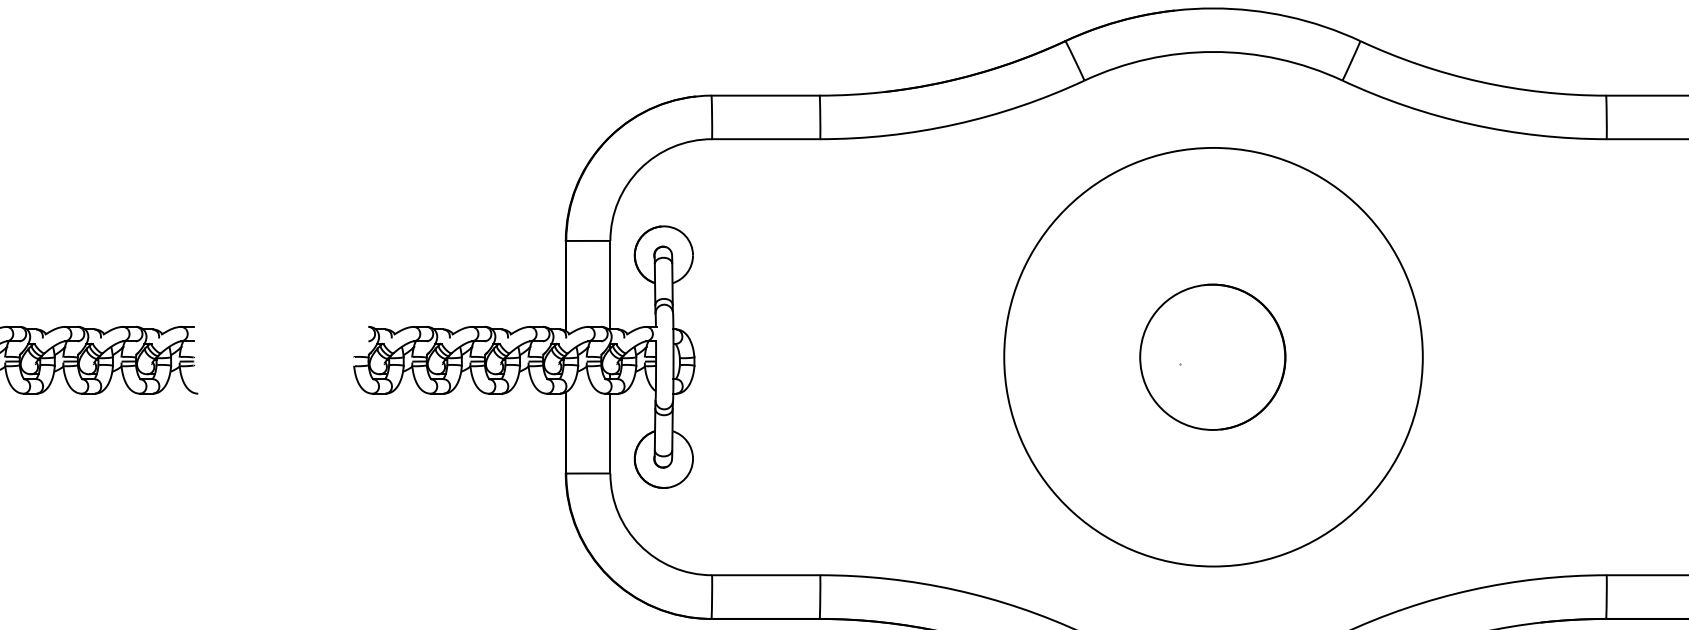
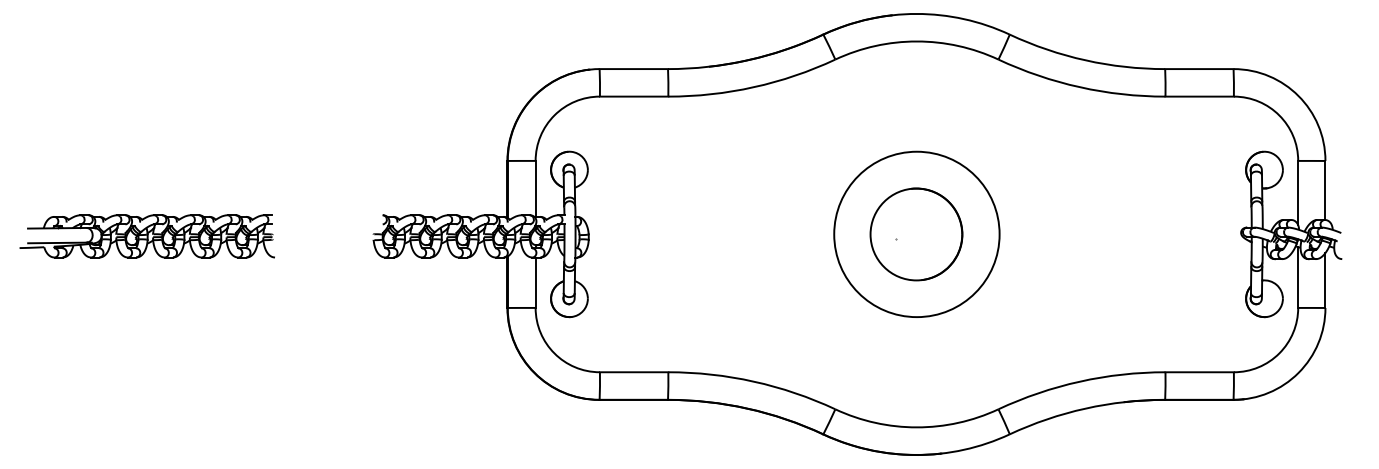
circle: (1212, 357) -> (916, 234), size x0.62

